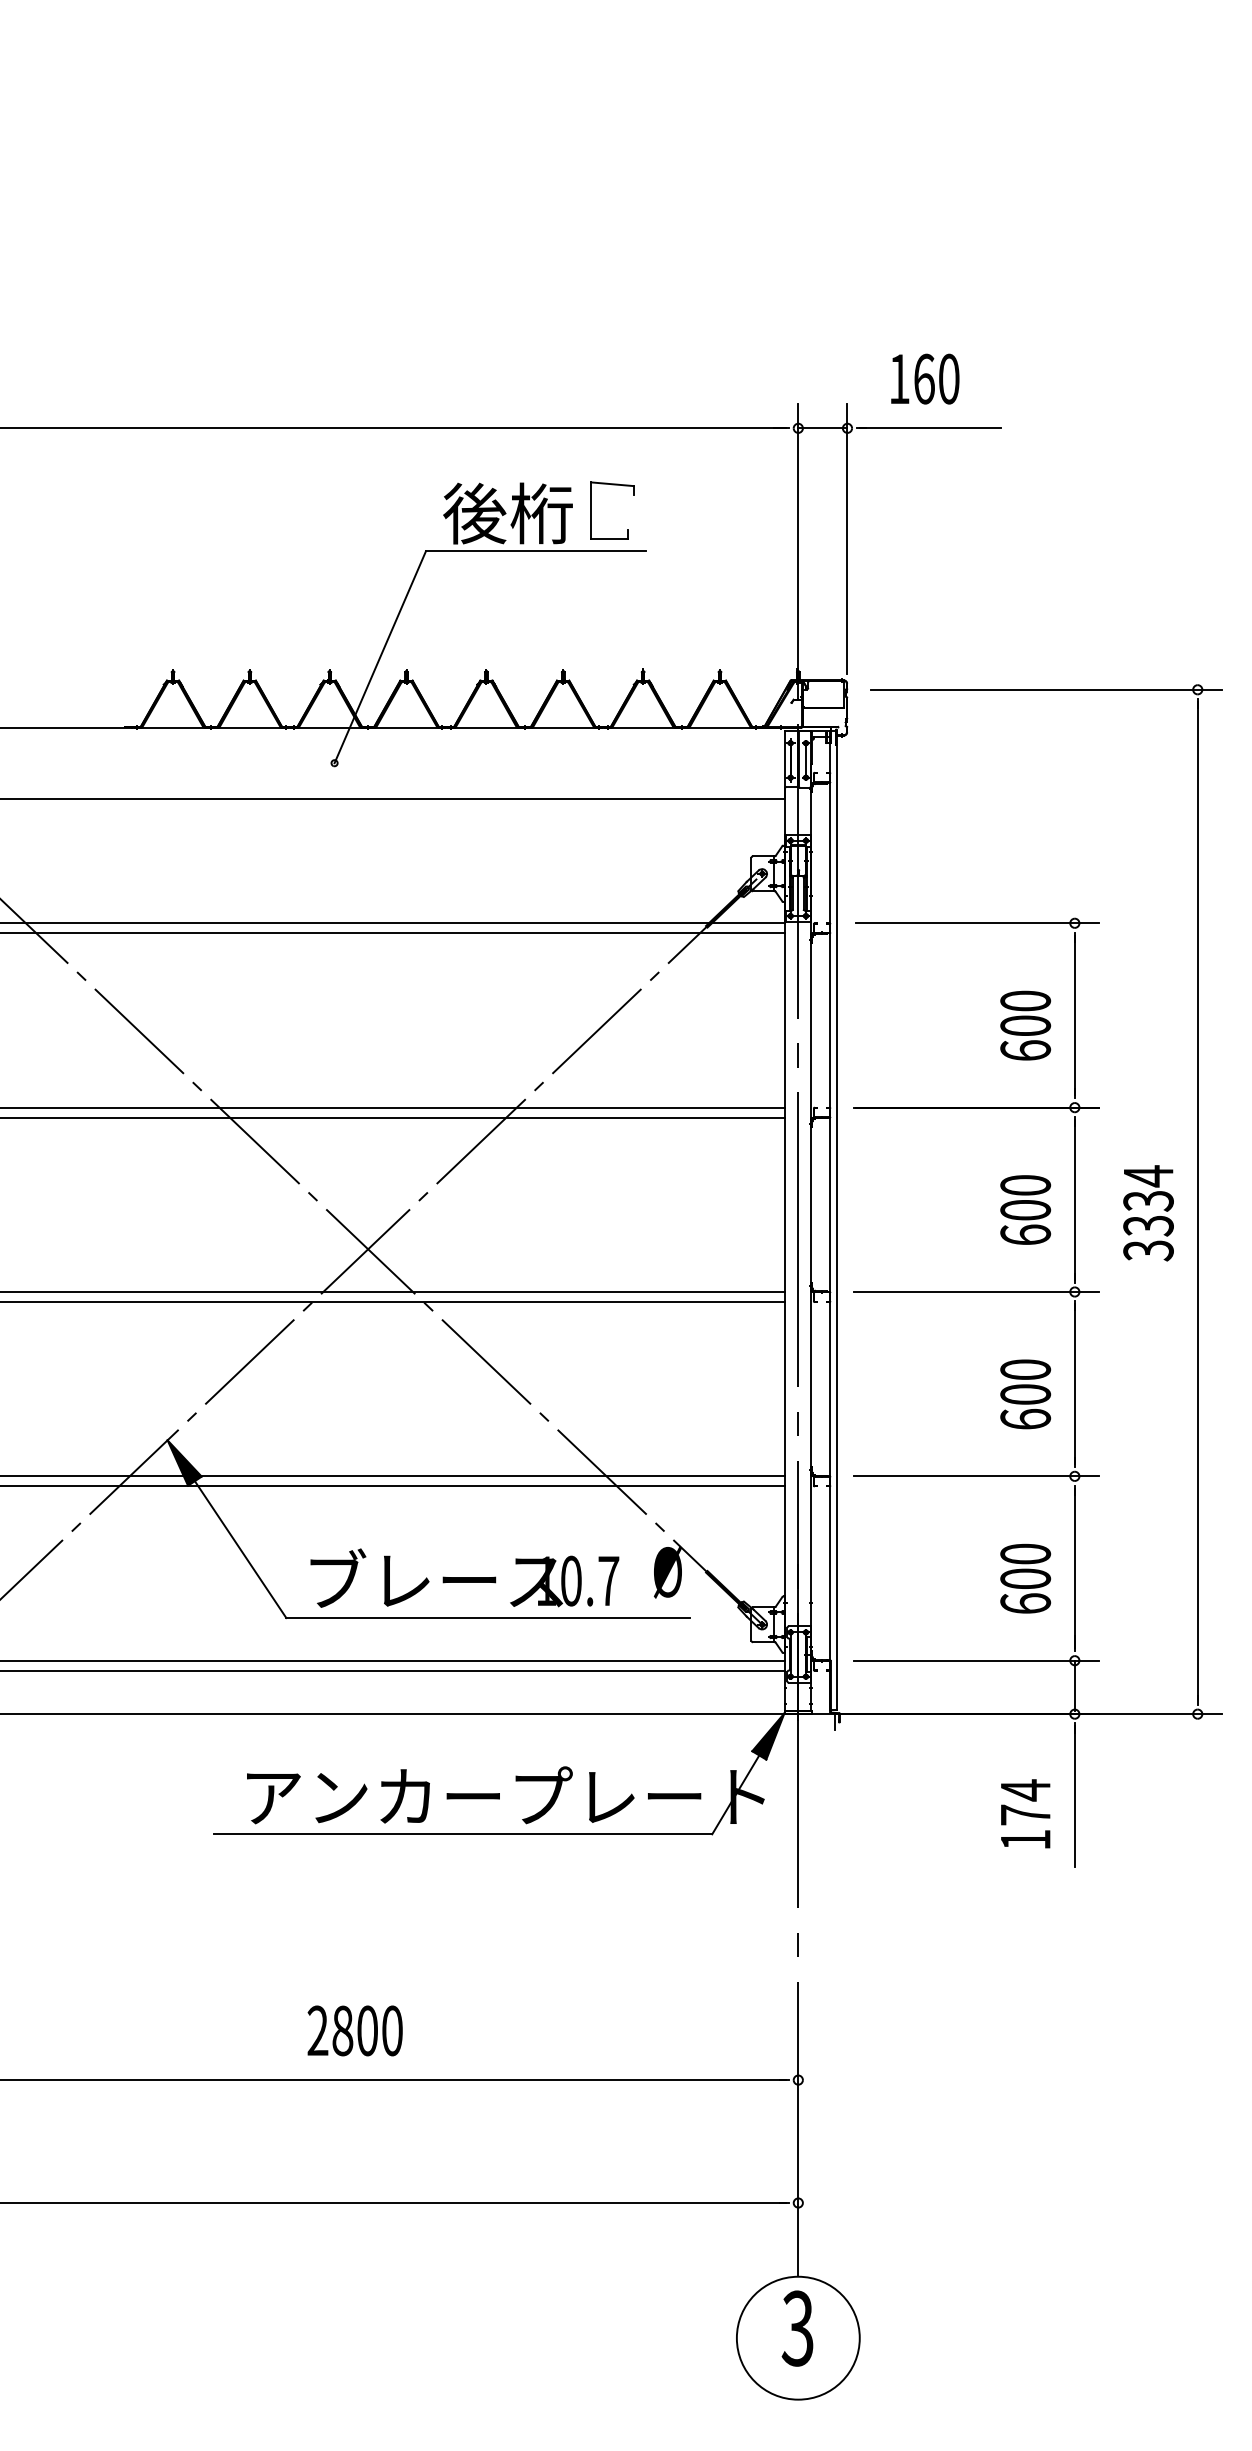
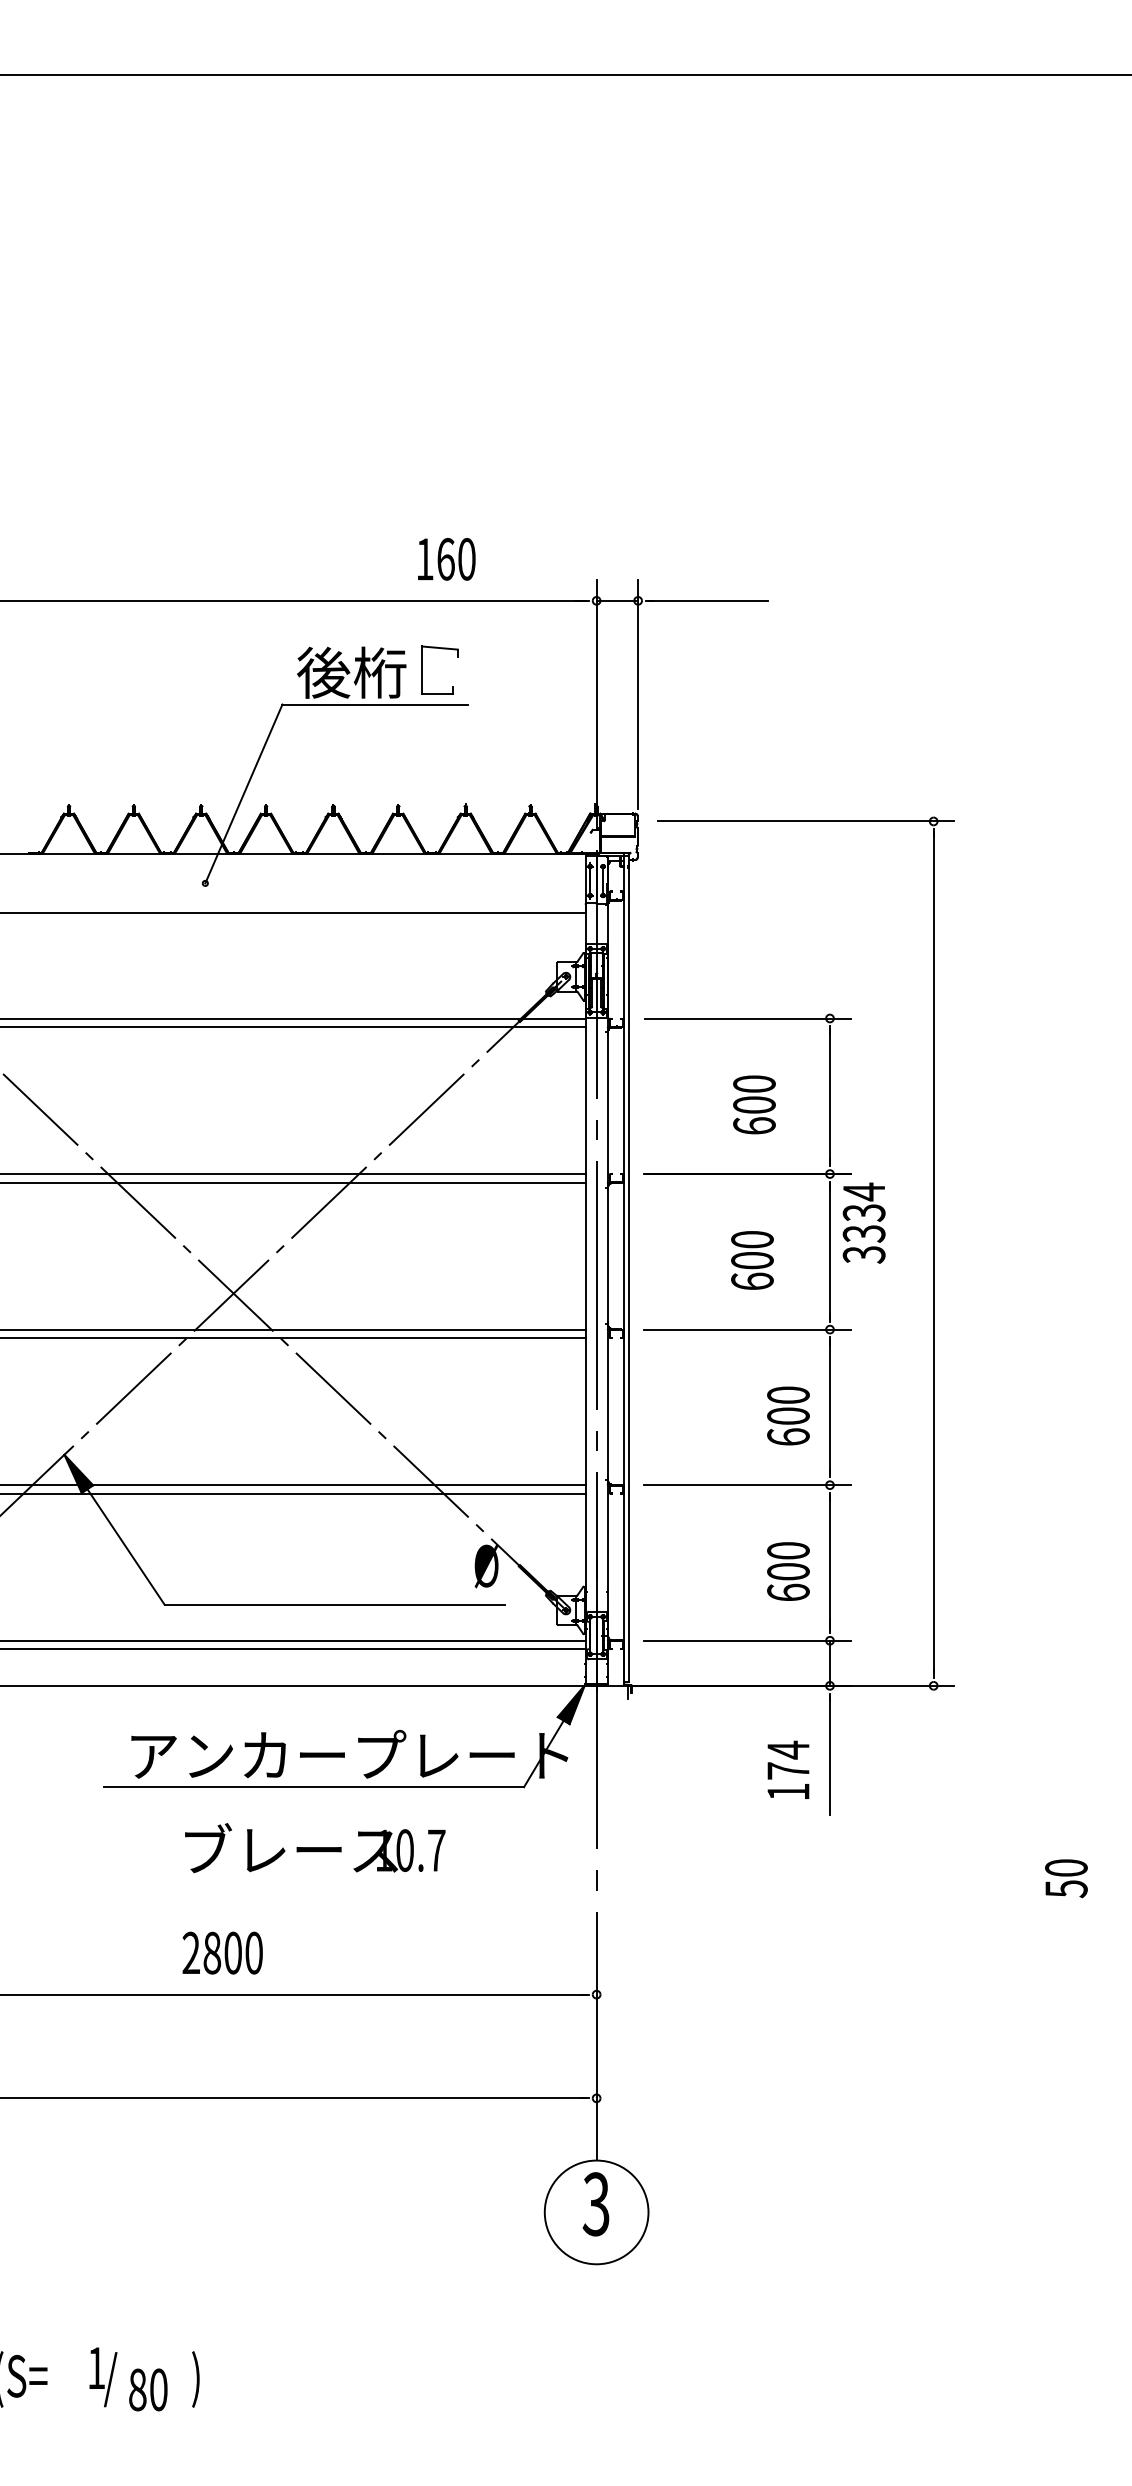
text: (924, 379) -> (446, 559), moved
text: (1025, 1025) -> (754, 1104), moved
text: (1025, 1210) -> (752, 1260), moved
text: (1147, 1212) -> (863, 1222), moved
text: (465, 1578) -> (315, 1848), moved

